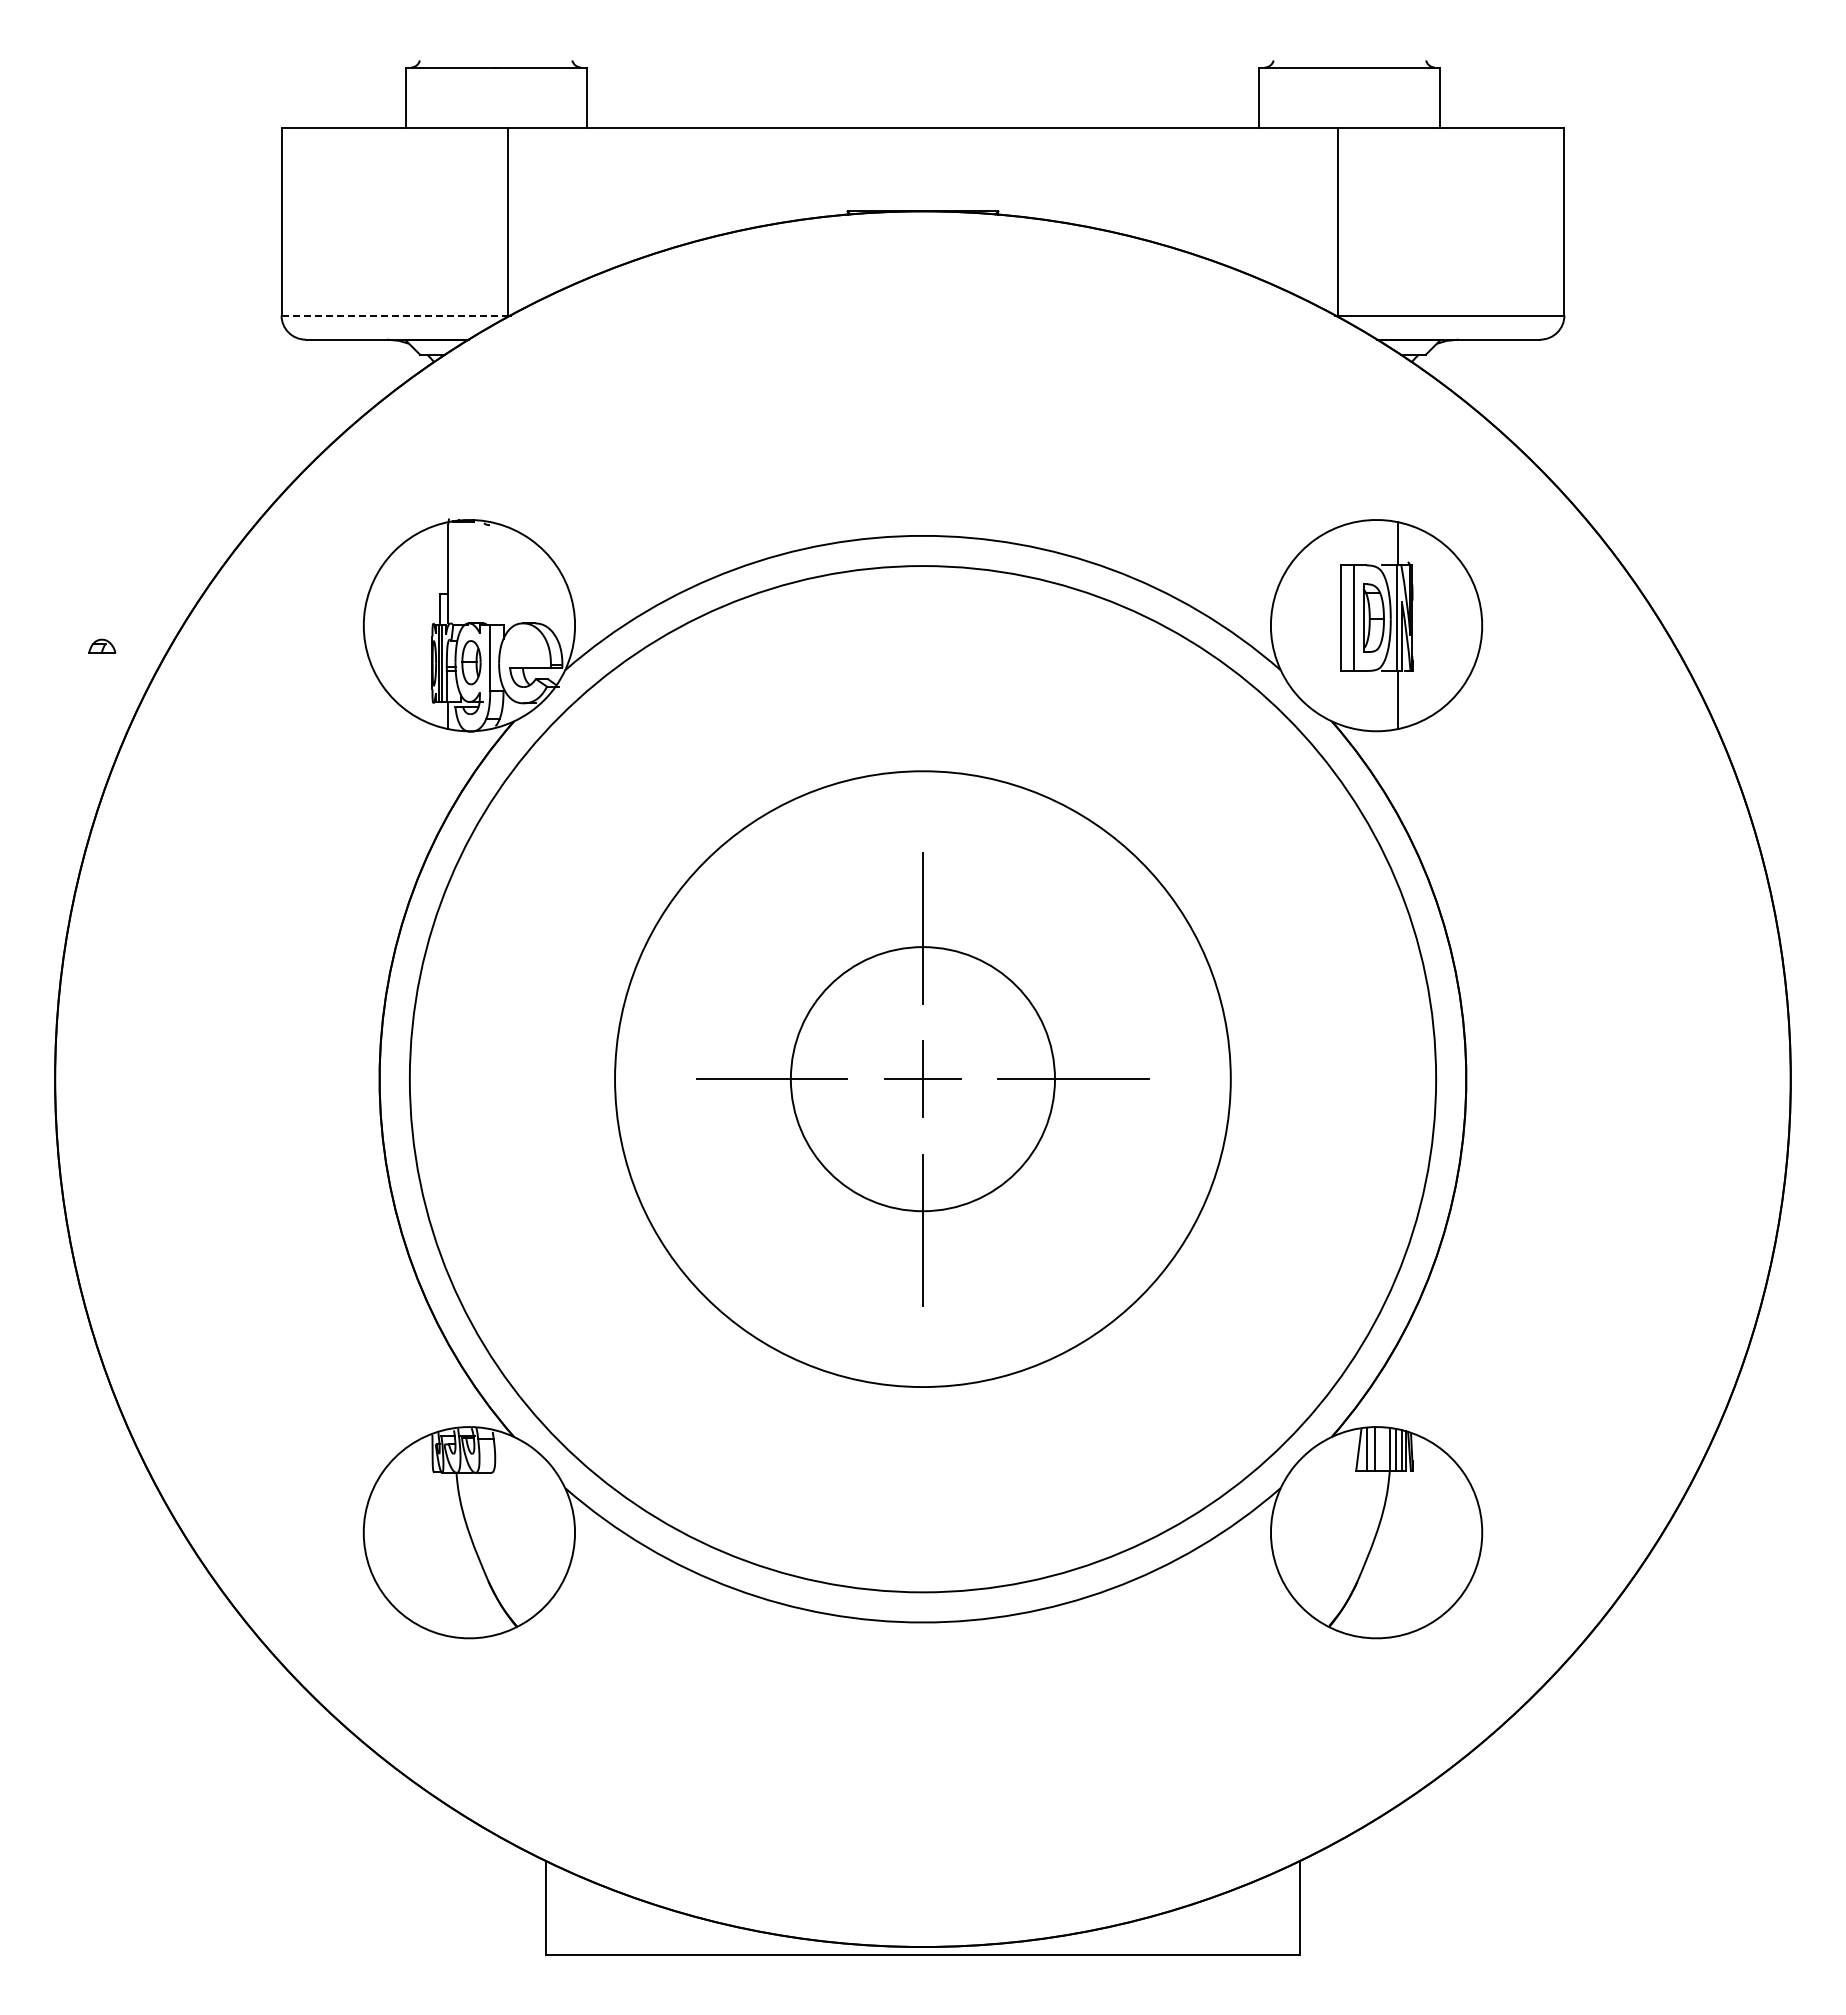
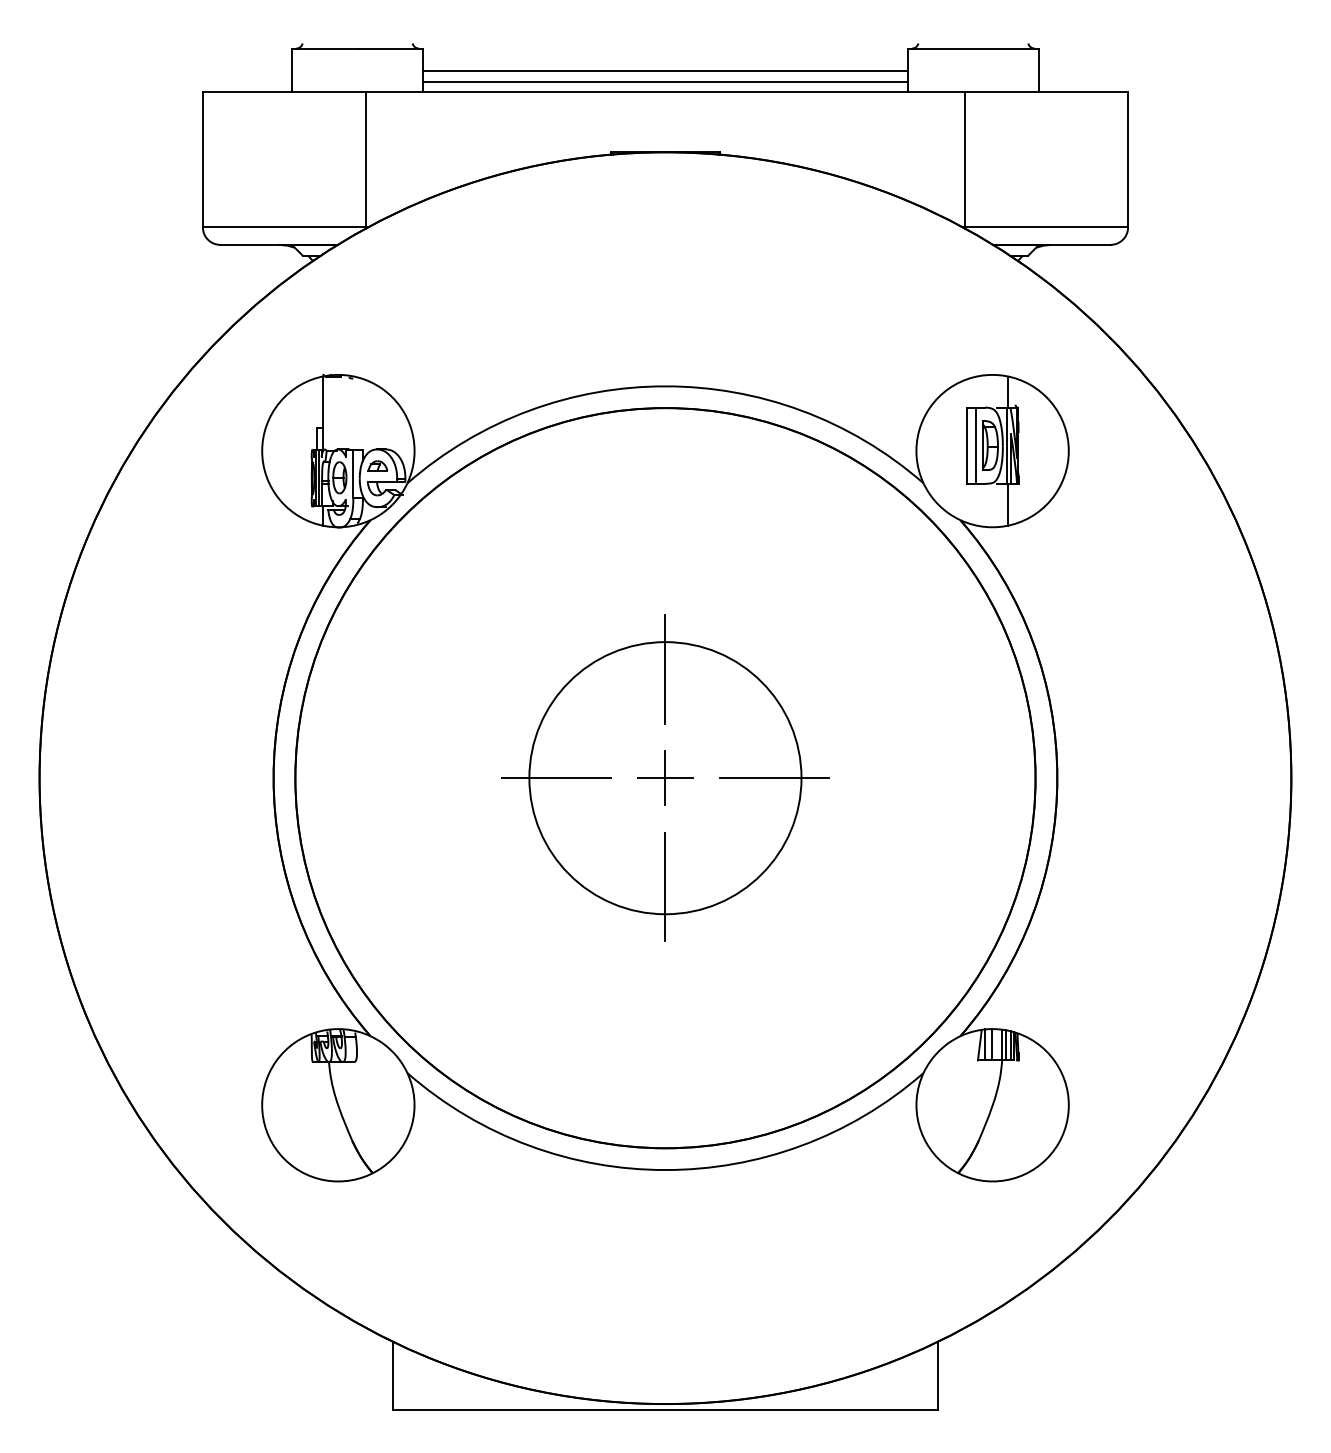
line: (922, 98) -> (665, 70), added
line: (922, 113) -> (665, 81), added
line: (395, 315) -> (285, 227), dashed -> solid
part: (102, 645) -> (378, 465), moved
circle: (922, 1078) -> (665, 777), size x1.43
circle: (922, 1079) -> (665, 778), size x1.67

